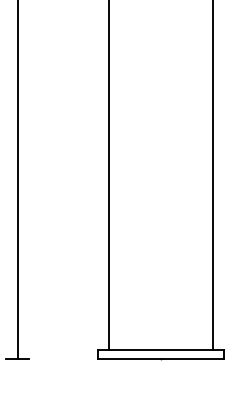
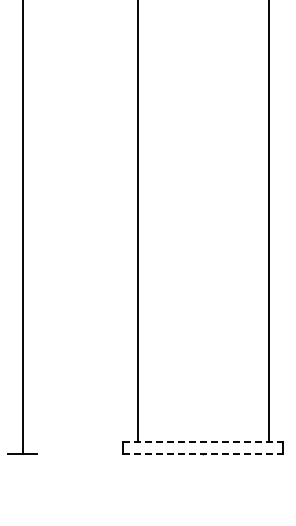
line: (160, 350) -> (203, 442), solid -> dashed
line: (160, 359) -> (203, 454), solid -> dashed

